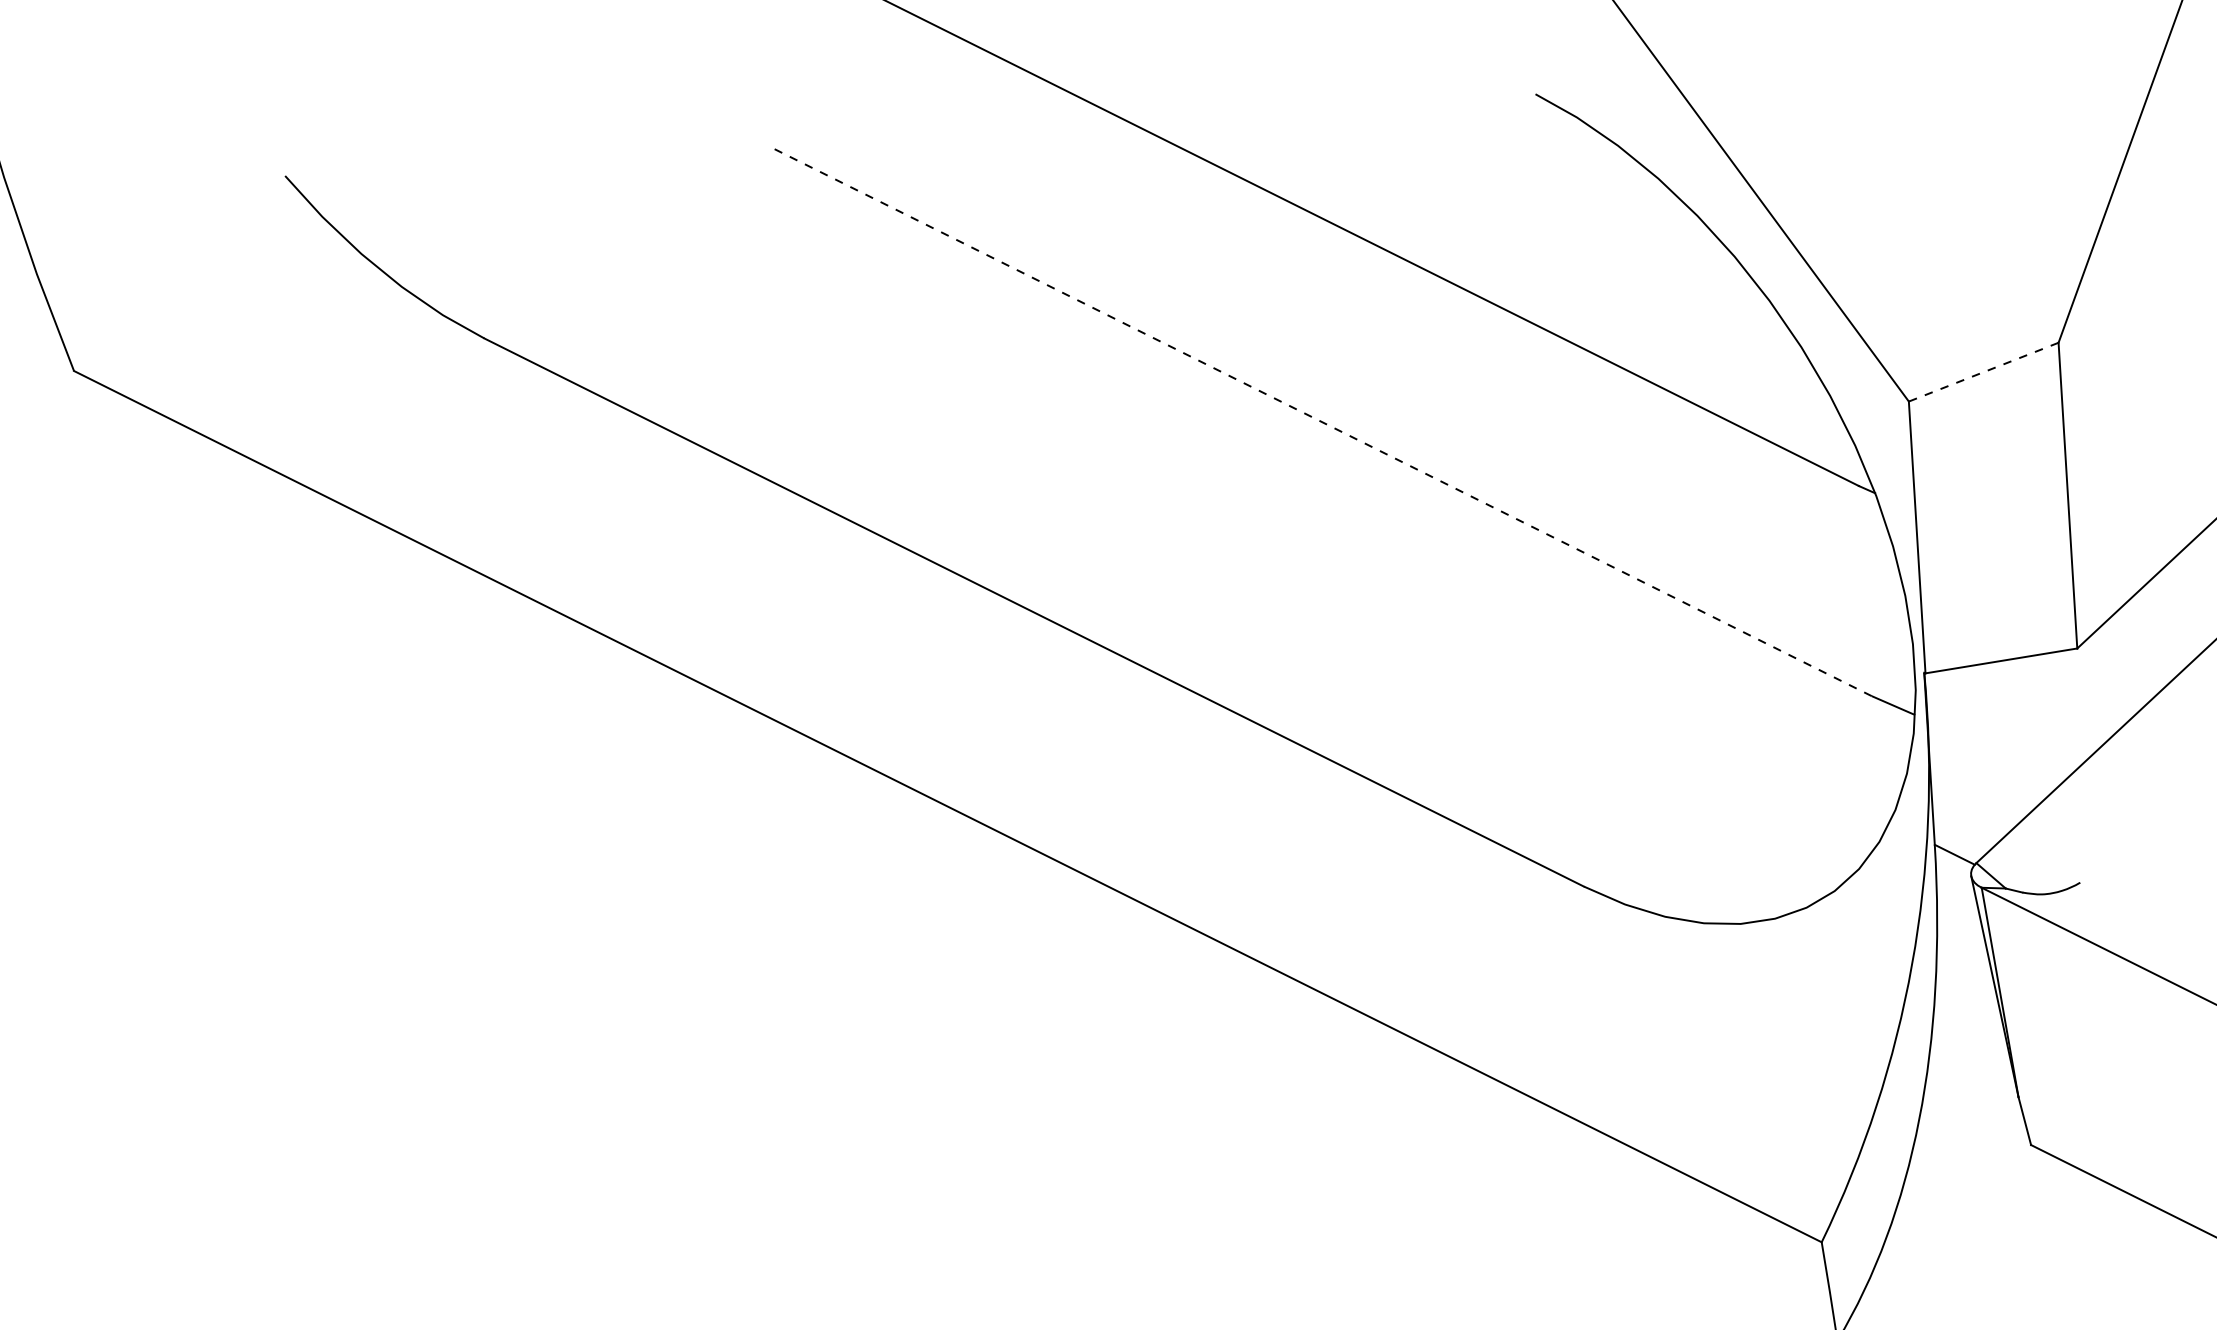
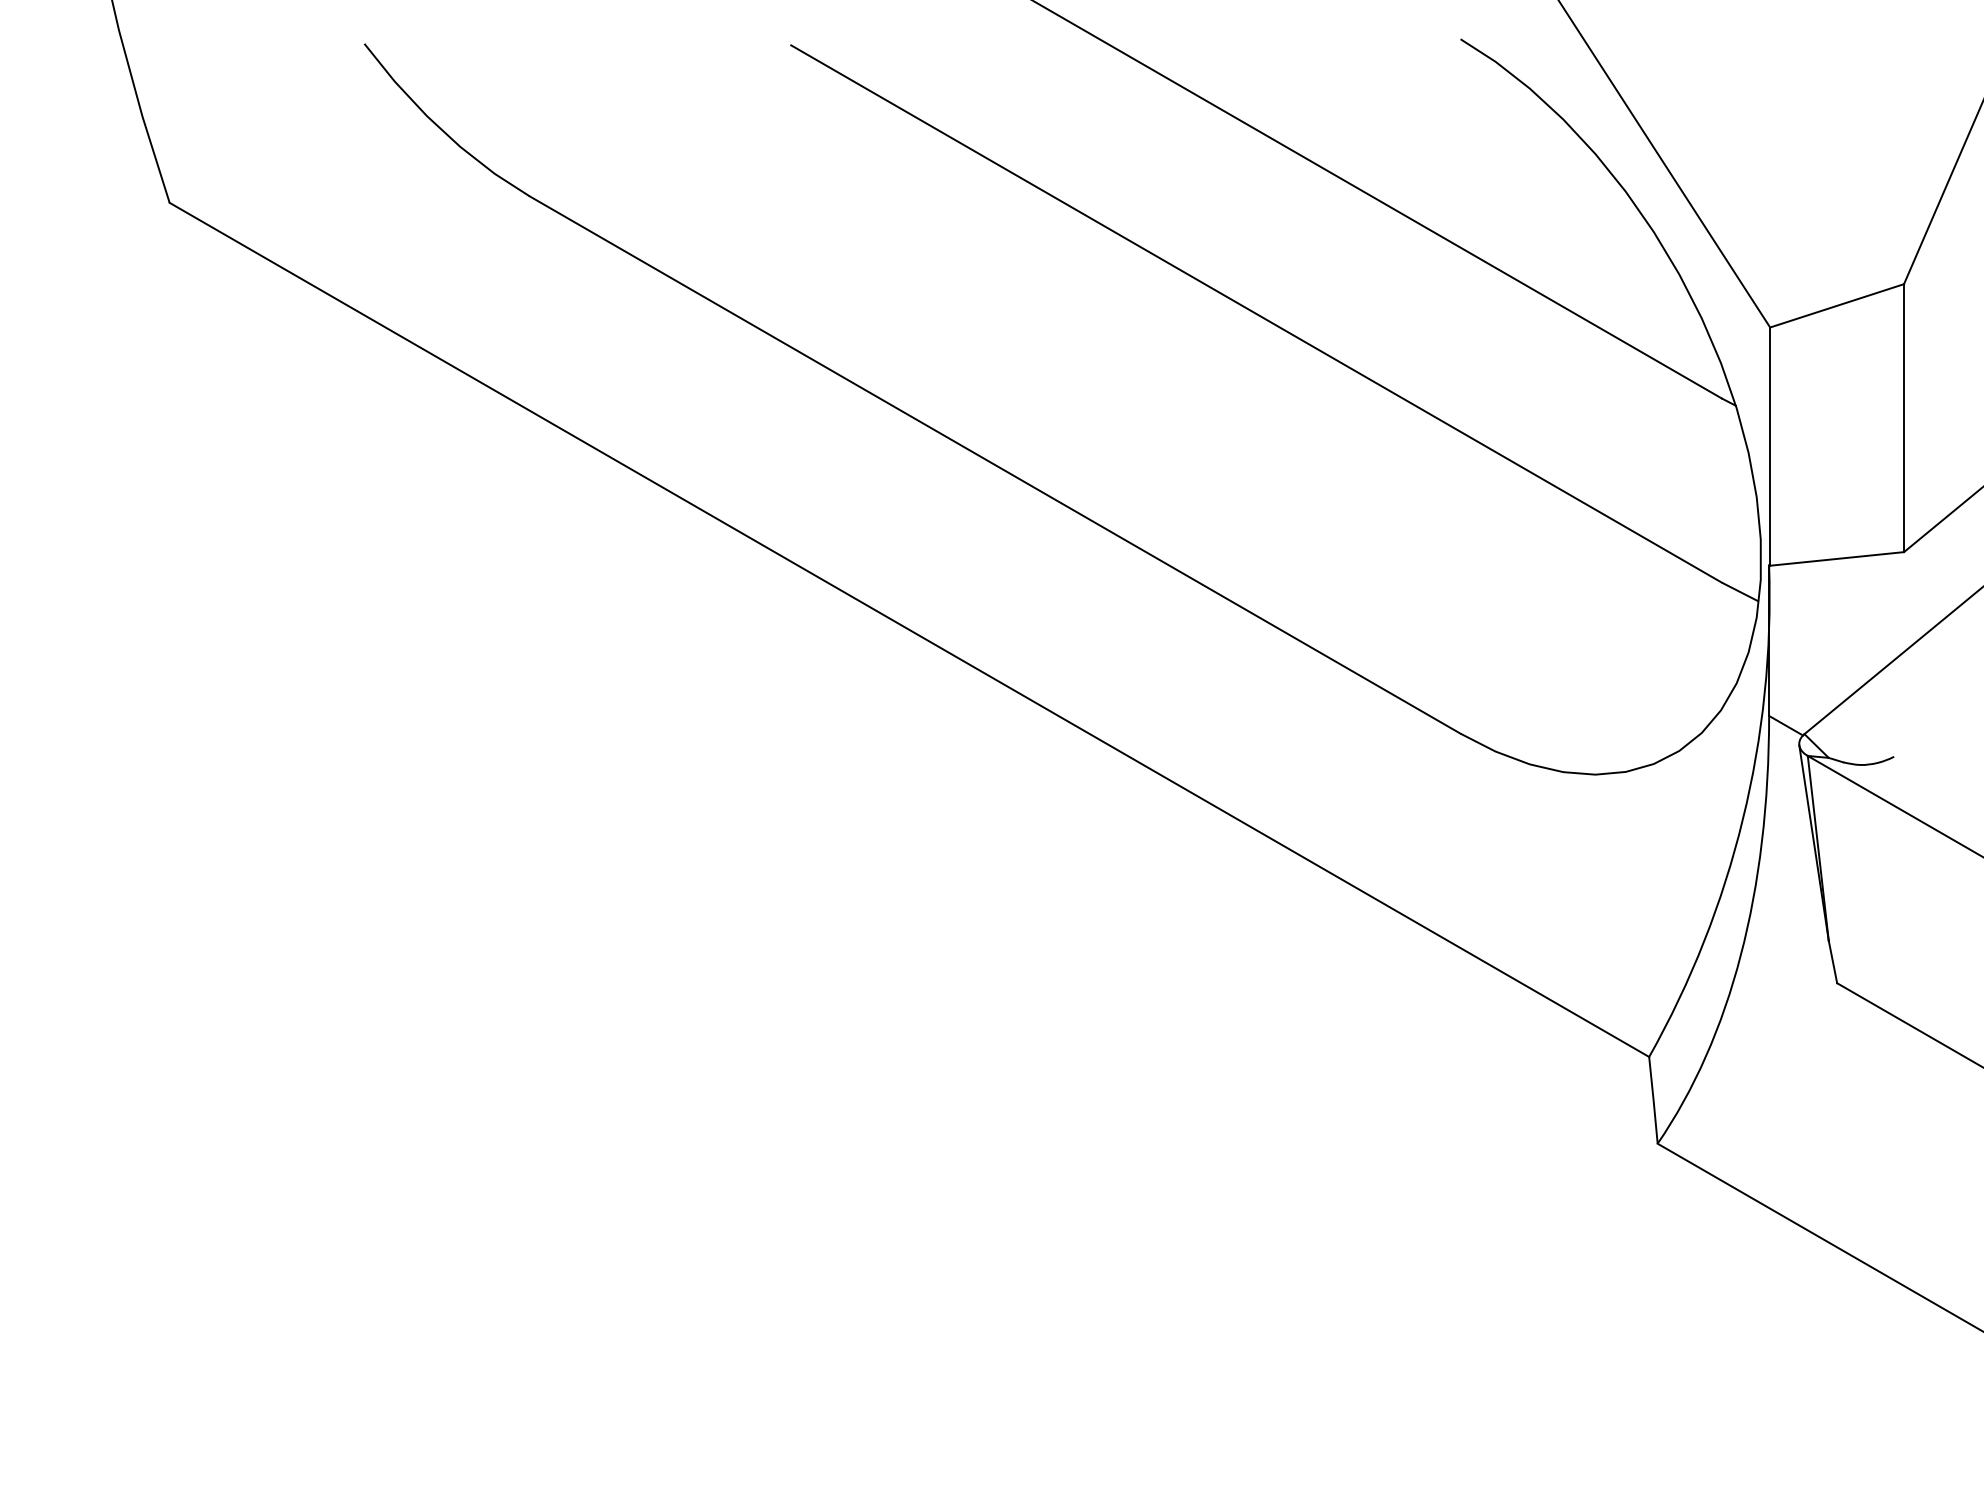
line: (1983, 372) -> (1836, 306), dashed -> solid
line: (1321, 421) -> (1256, 313), dashed -> solid

